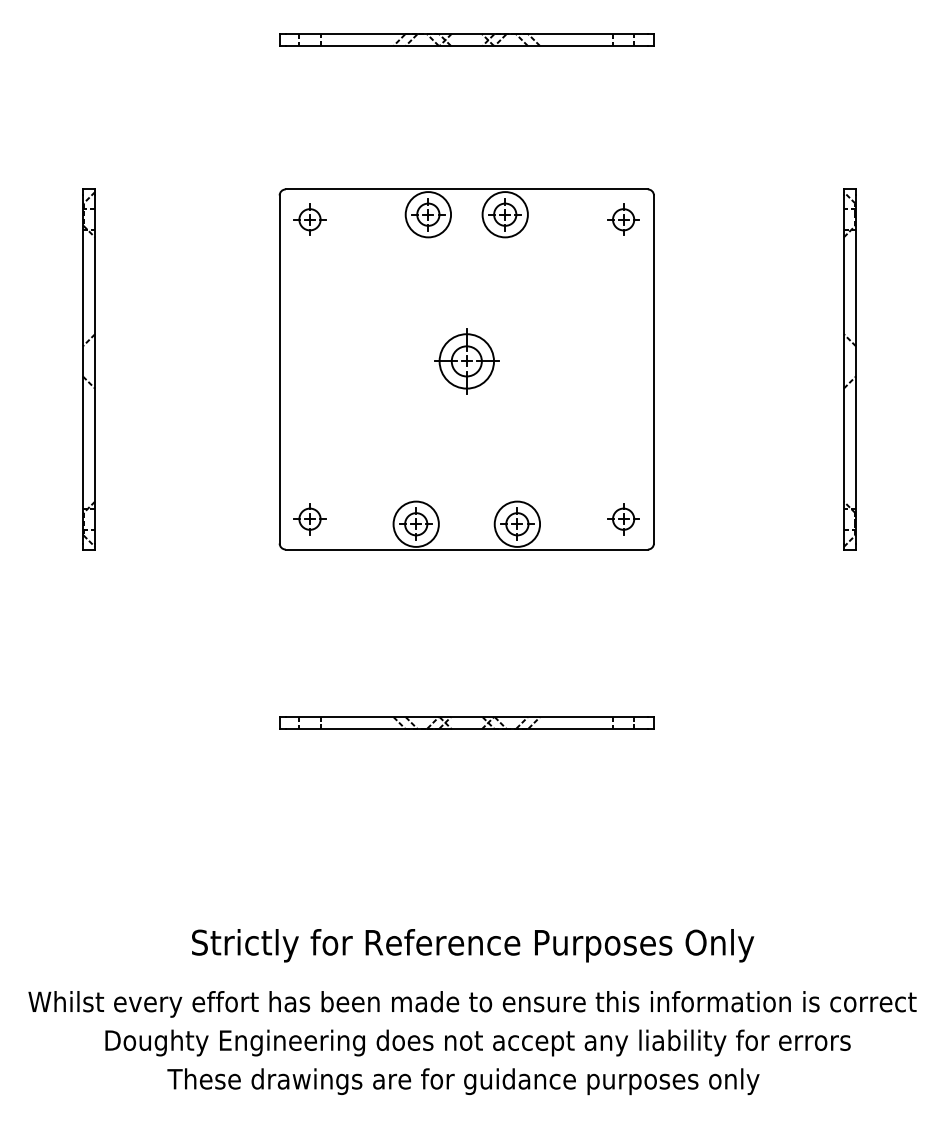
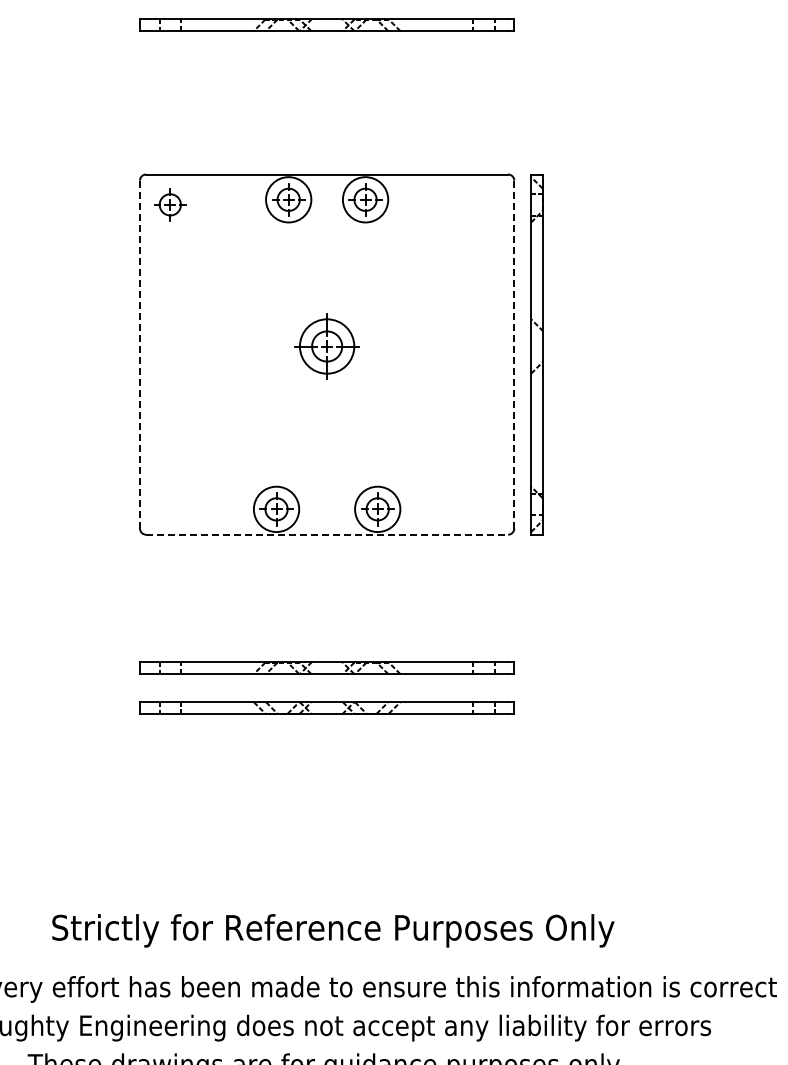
part: (623, 219) -> (483, 204), removed
line: (279, 369) -> (139, 354), solid -> dashed
line: (653, 369) -> (513, 354), solid -> dashed
part: (849, 369) -> (536, 354), moved
part: (309, 519) -> (169, 504), removed
part: (623, 519) -> (483, 504), removed
line: (467, 549) -> (327, 534), solid -> dashed
part: (466, 682) -> (326, 667), added

